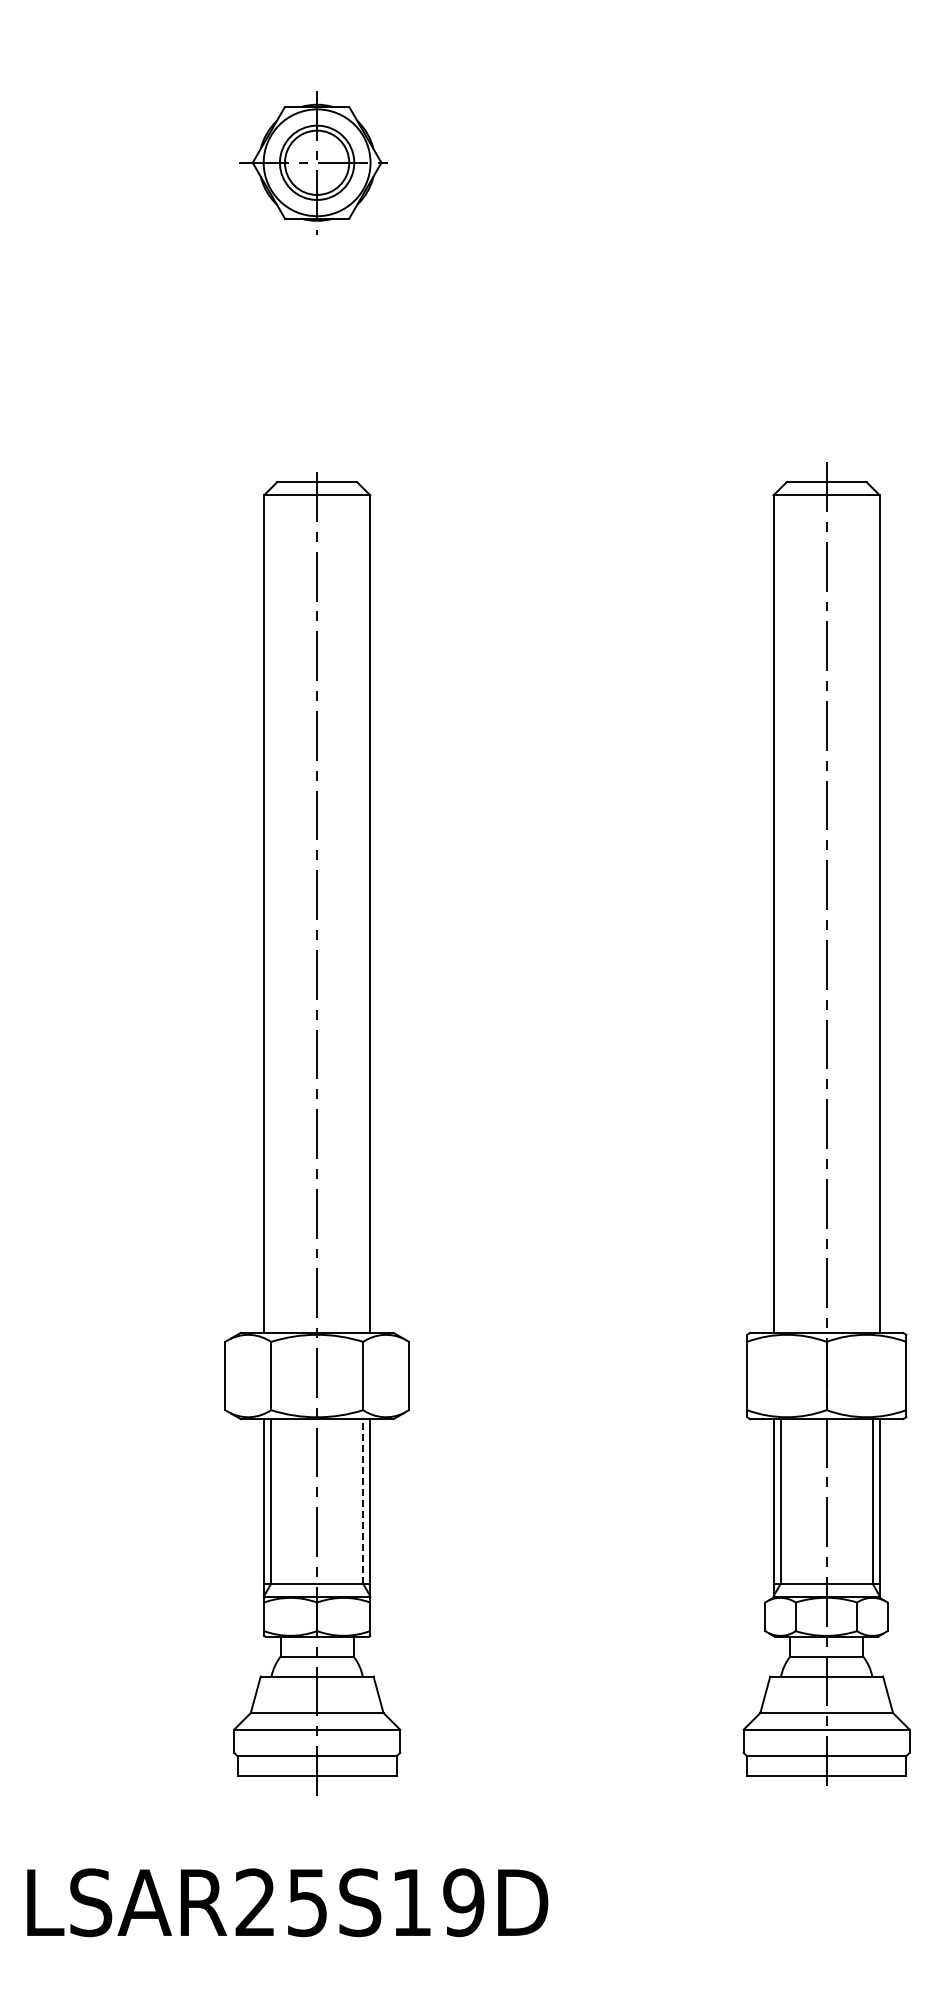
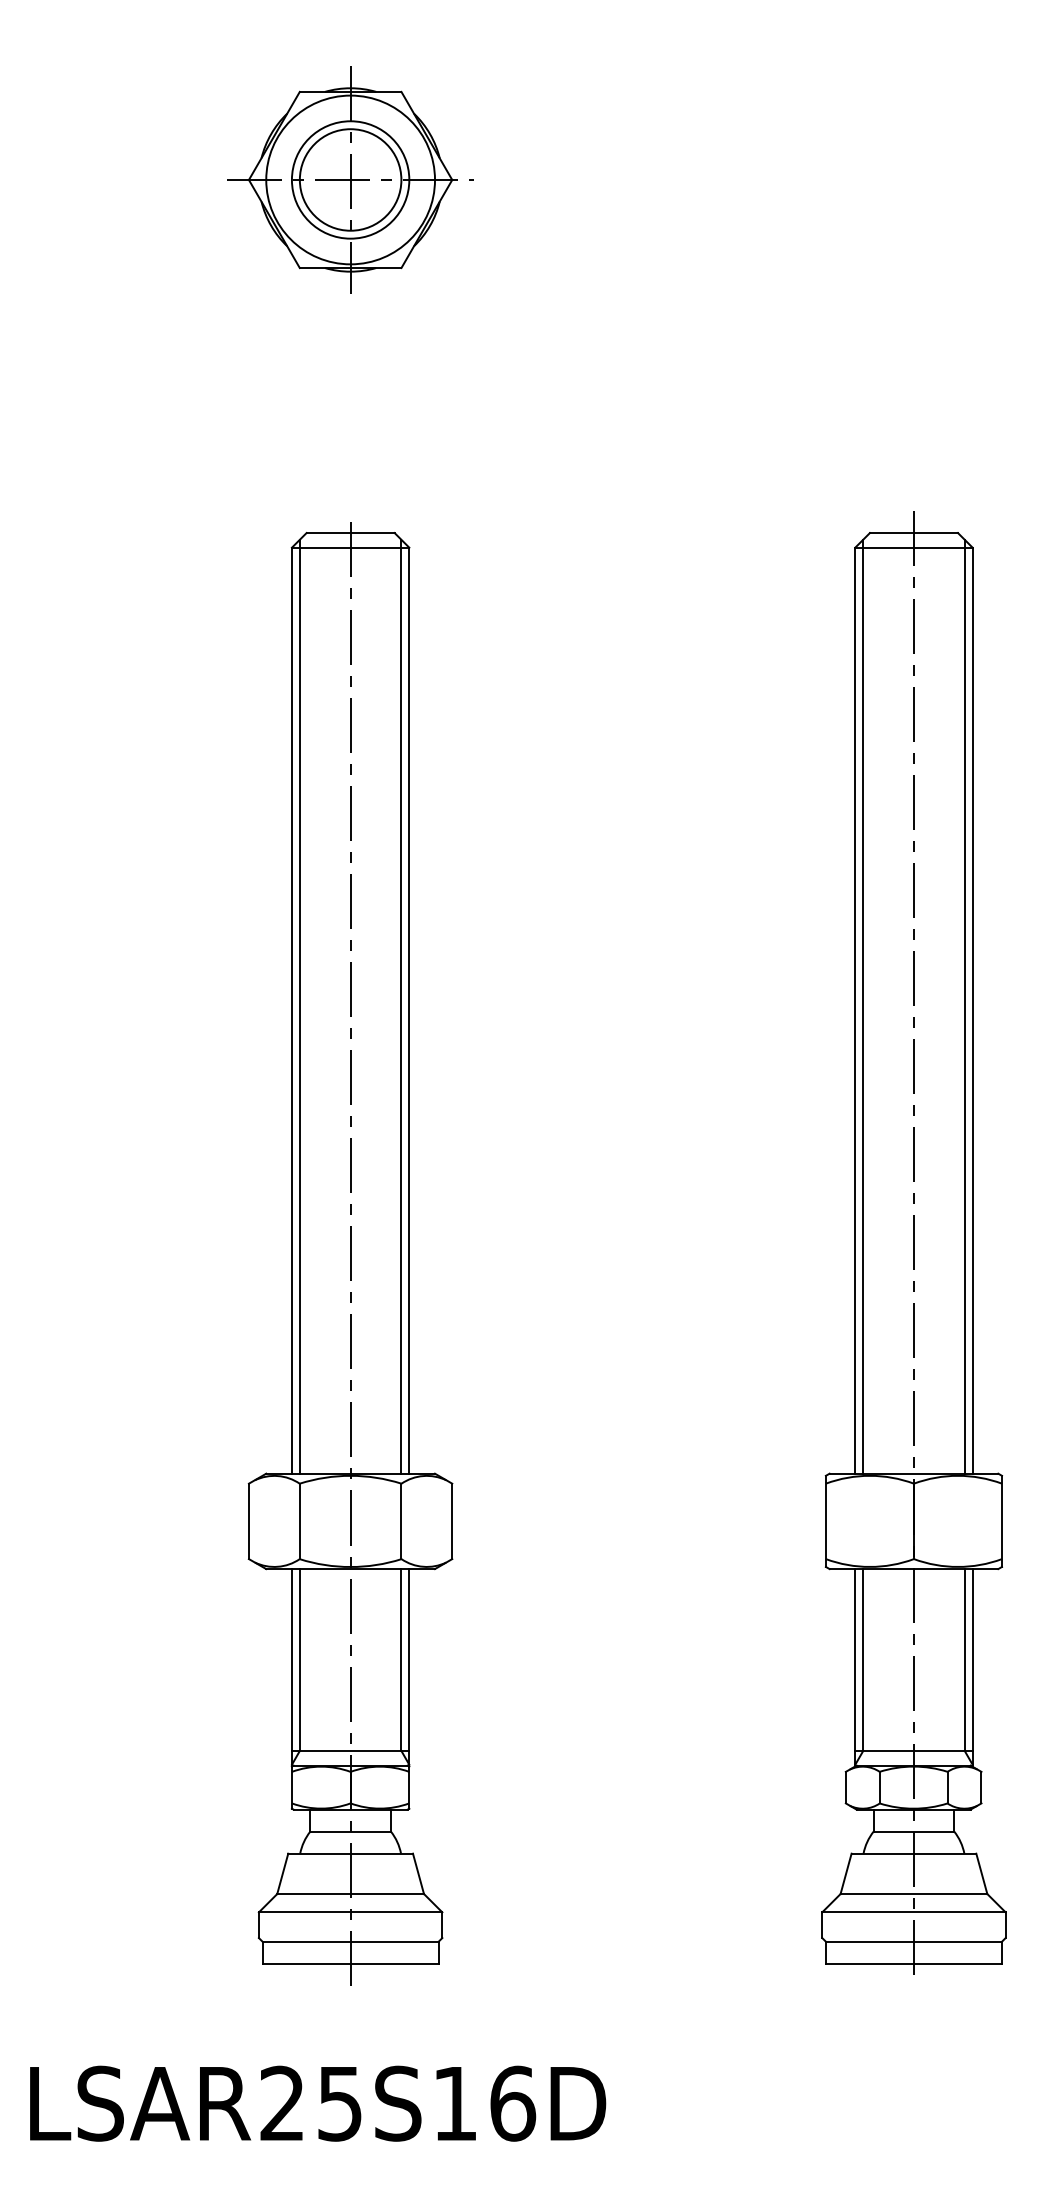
part: (316, 162) -> (349, 179), size x1.43
line: (271, 910) -> (300, 1006), added
line: (363, 910) -> (401, 1006), added
line: (780, 910) -> (862, 1006), added
line: (872, 910) -> (964, 1006), added
line: (363, 1500) -> (401, 1659), dashed -> solid
text: (463, 1902) -> (512, 2103), LSAR25S19D -> LSAR25S16D

